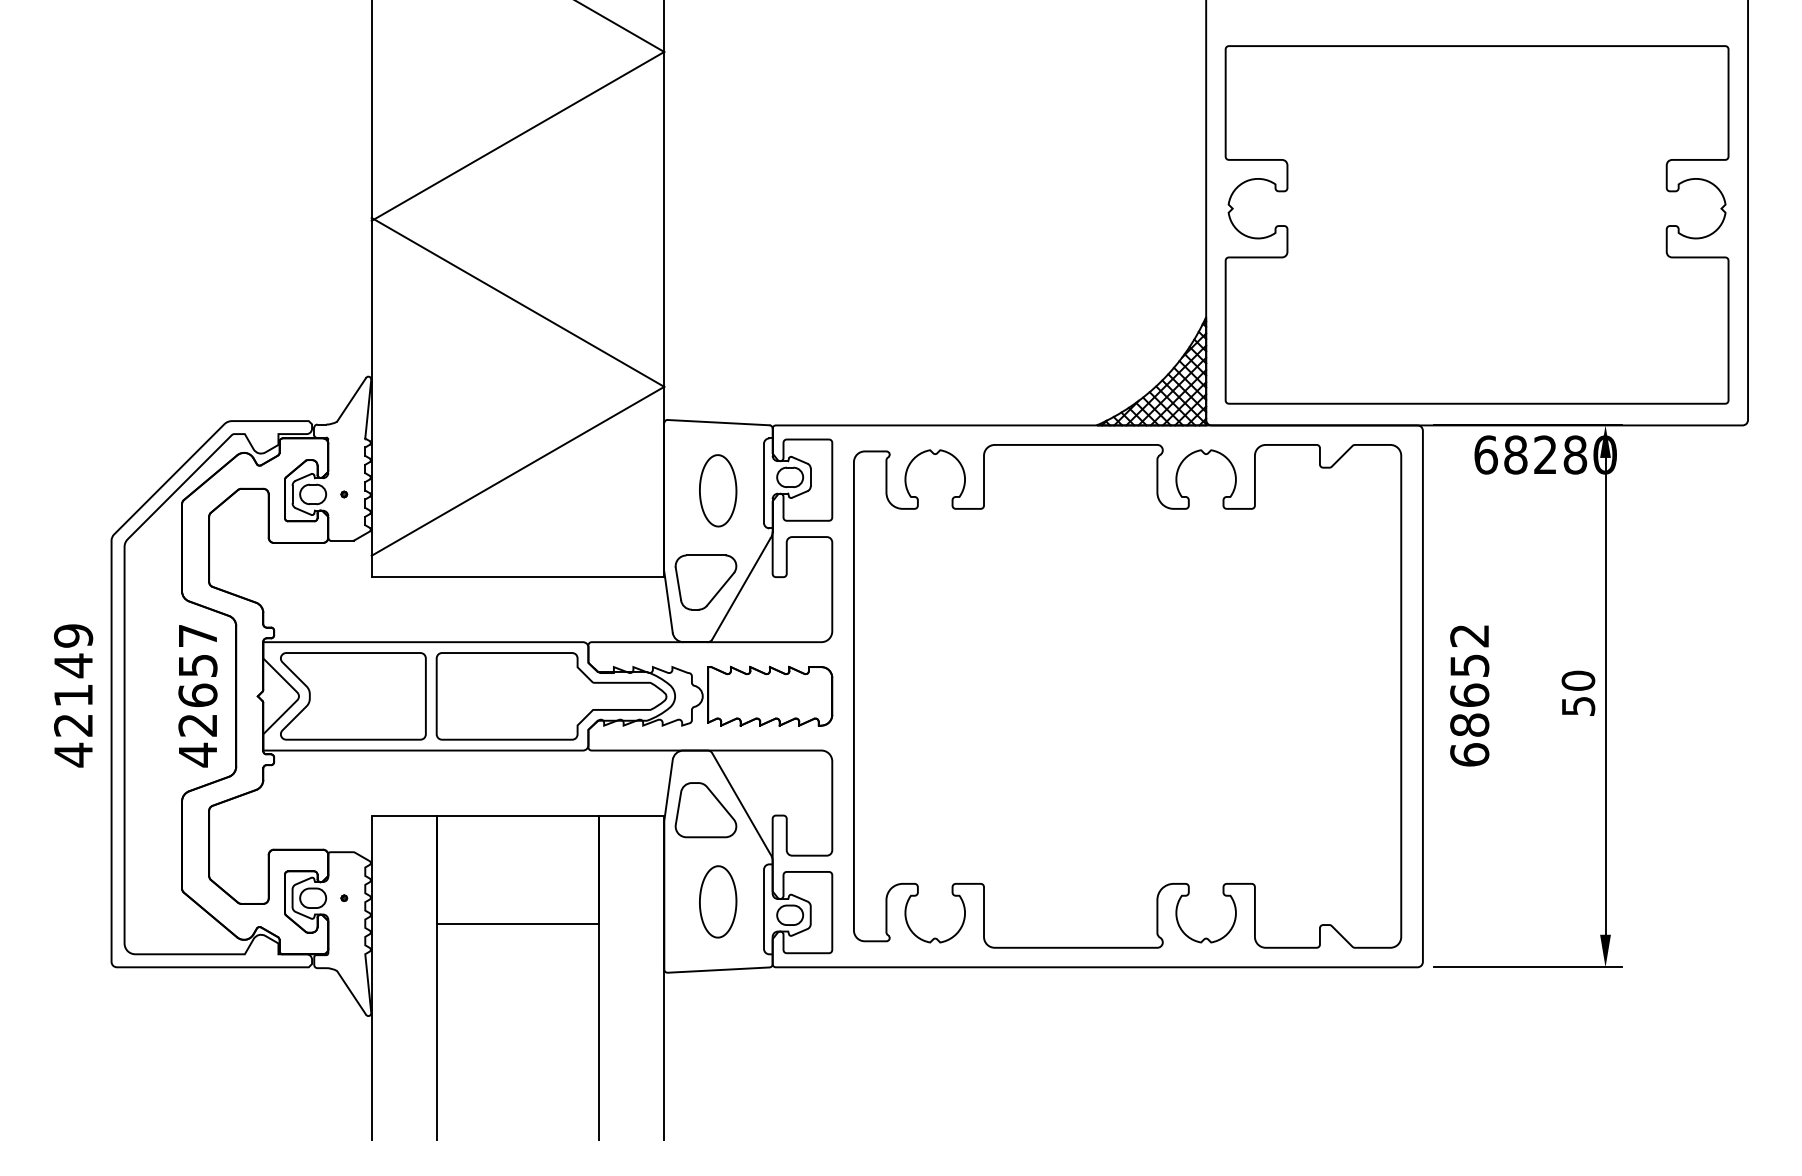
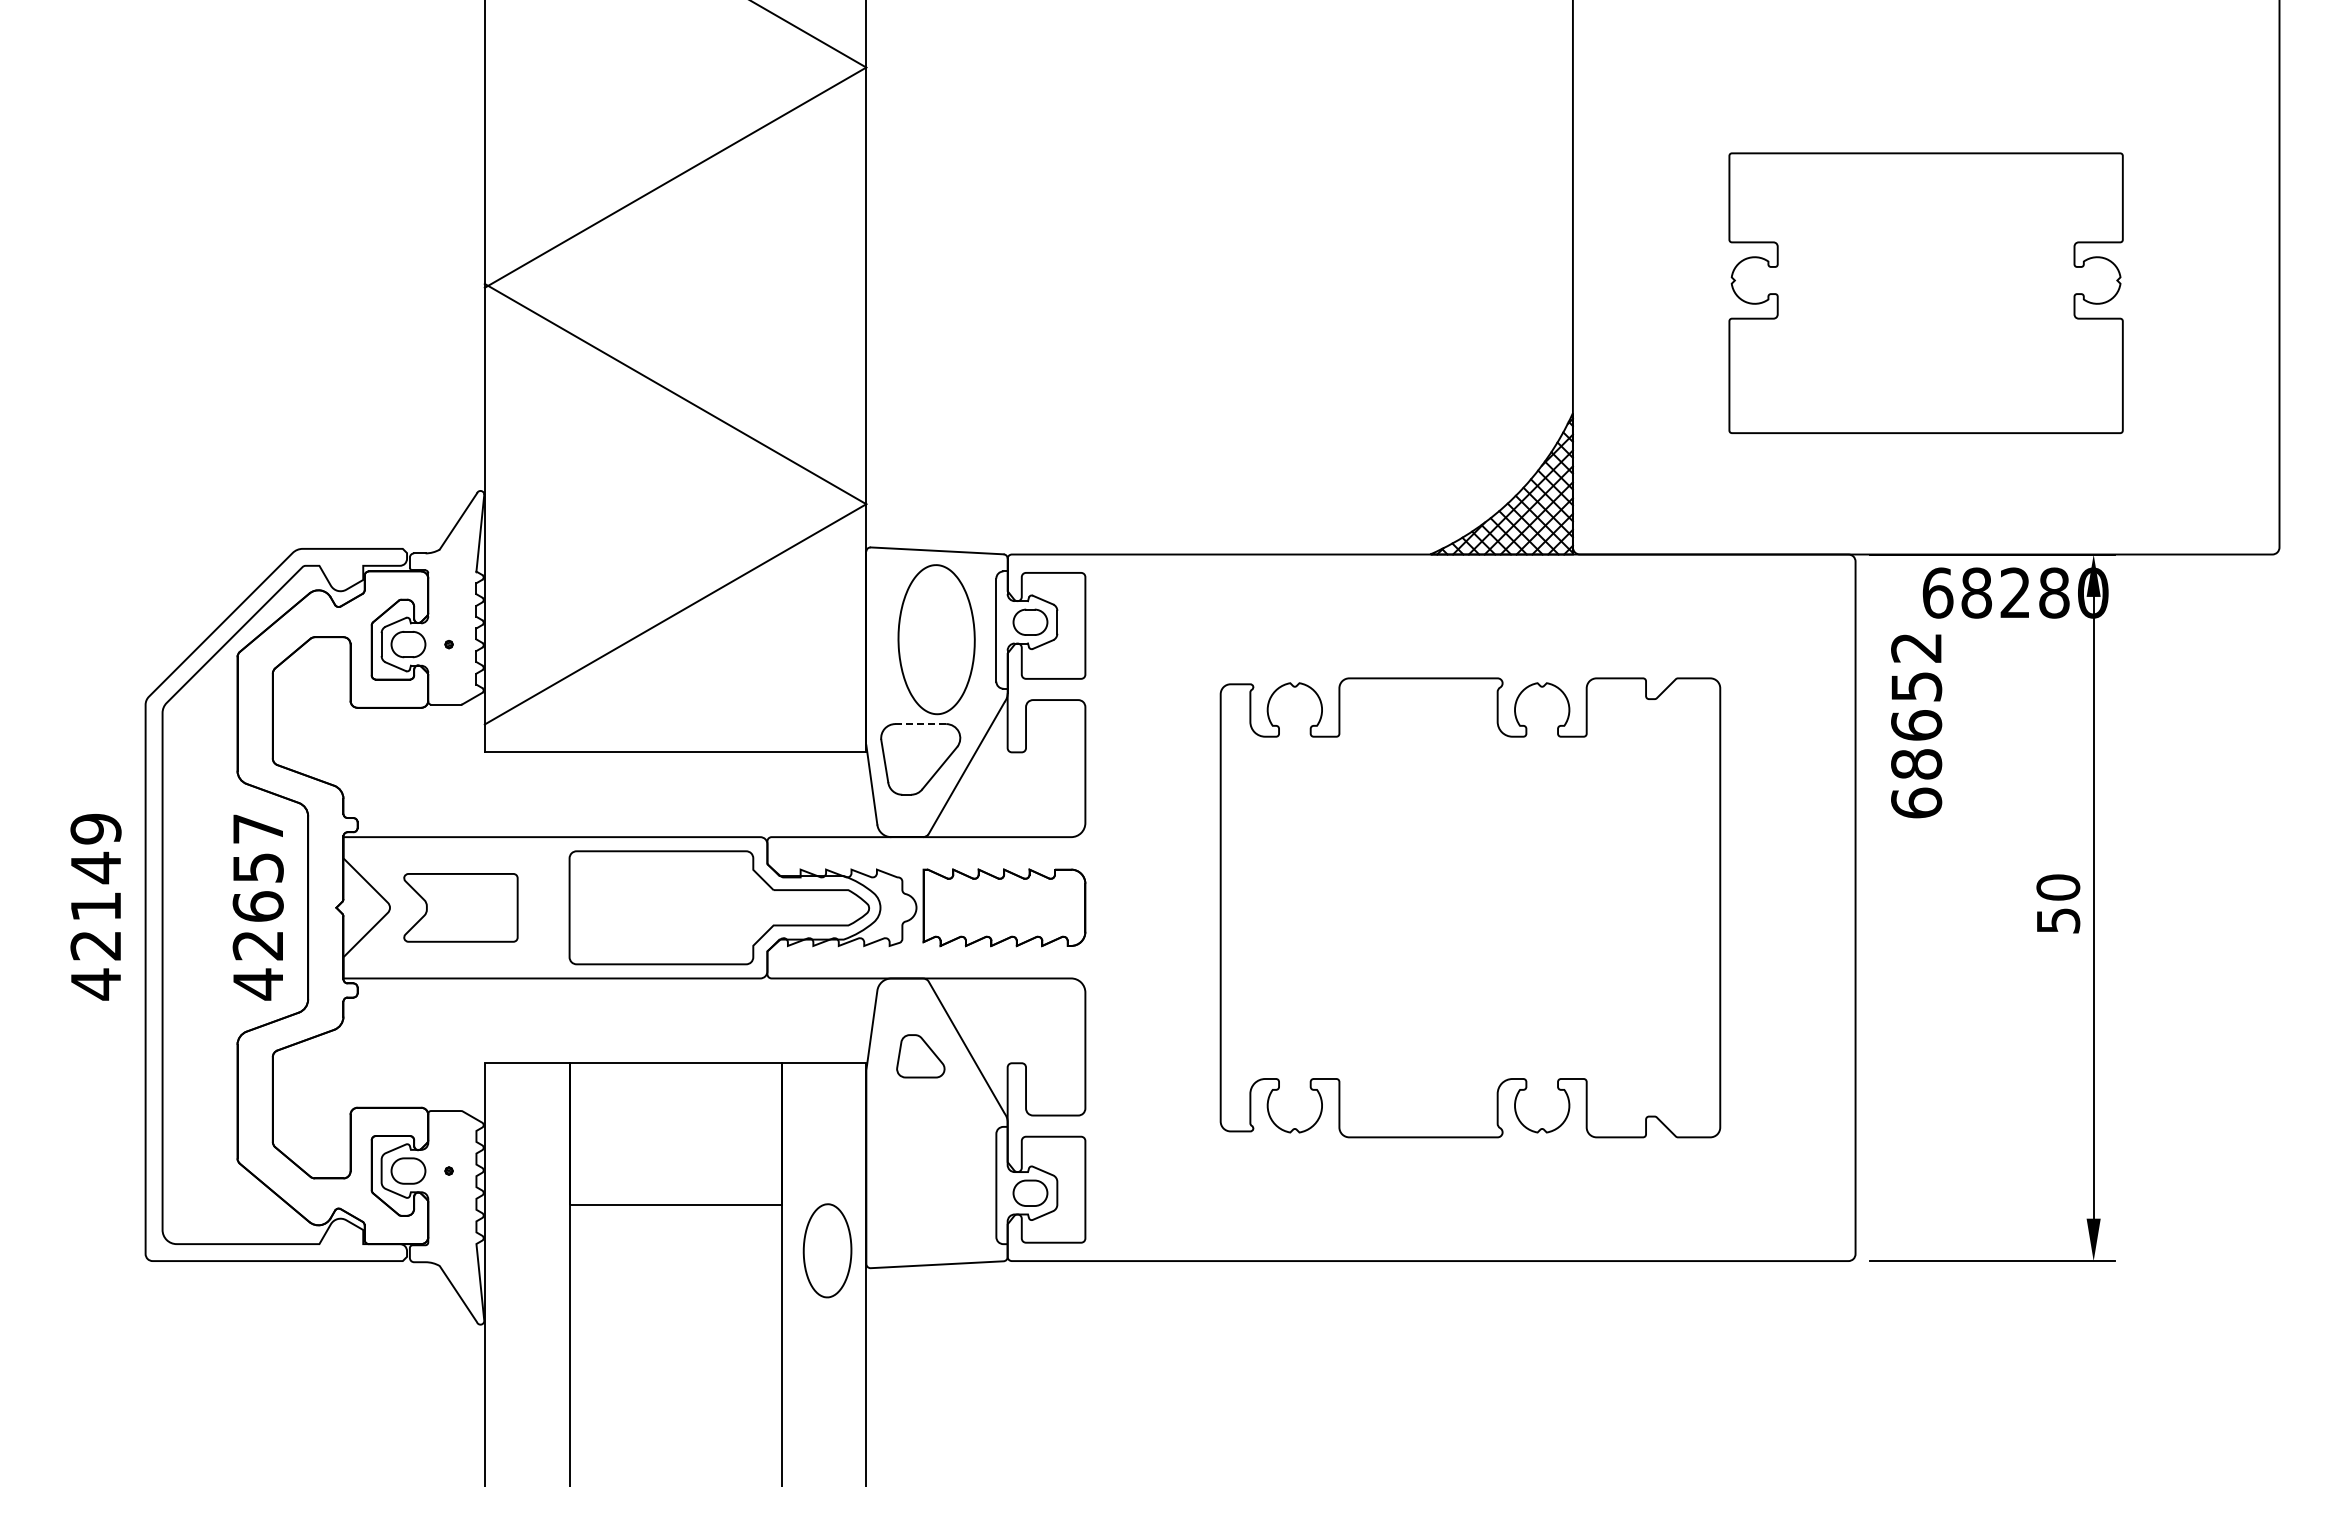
part: (1476, 225) -> (1925, 293), size x0.6
part: (718, 490) -> (936, 639), size x1.6
line: (706, 555) -> (921, 724), solid -> dashed
part: (353, 696) -> (460, 907), size x0.6
part: (1127, 696) -> (1470, 907), size x0.7
text: (1469, 696) -> (1916, 726), moved
part: (705, 810) -> (920, 1056), size x0.6
part: (718, 901) -> (827, 1250), moved

